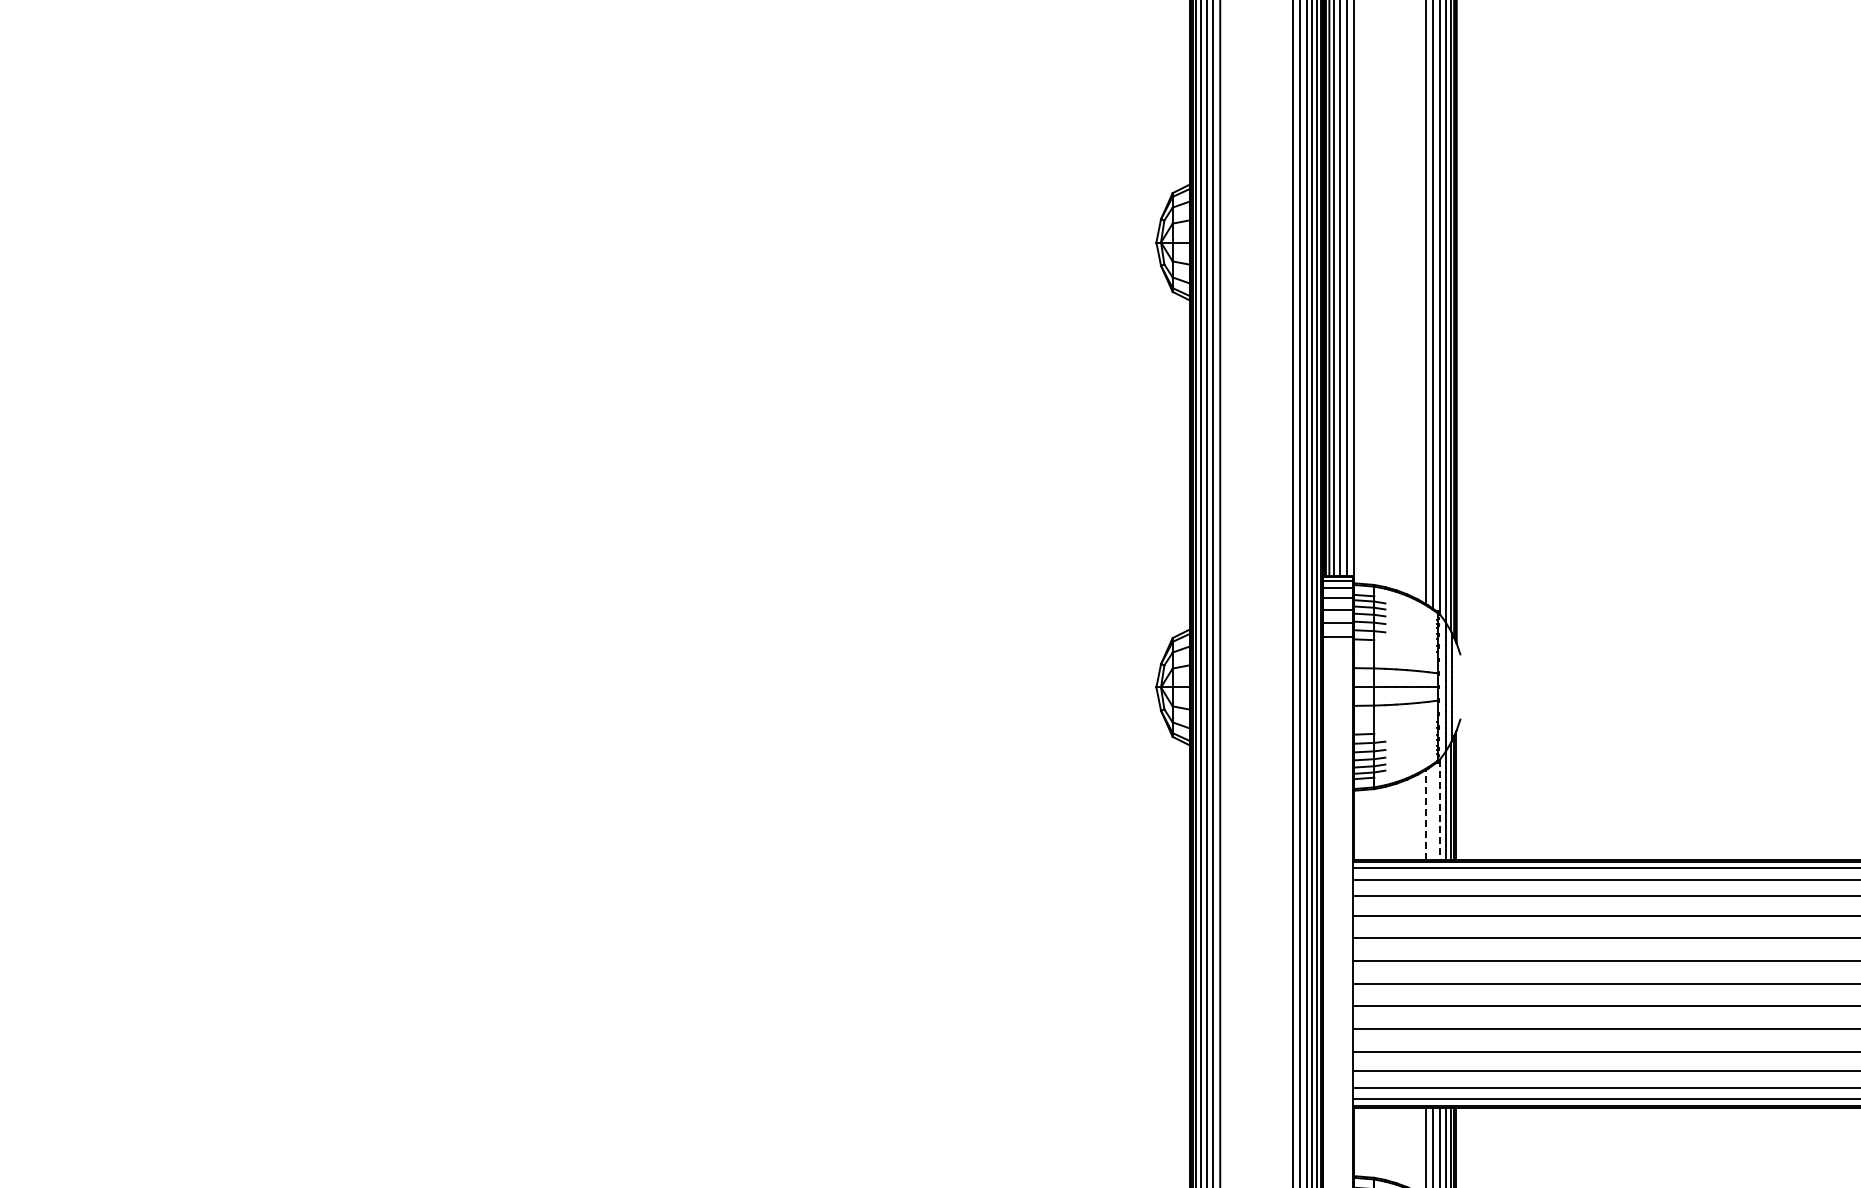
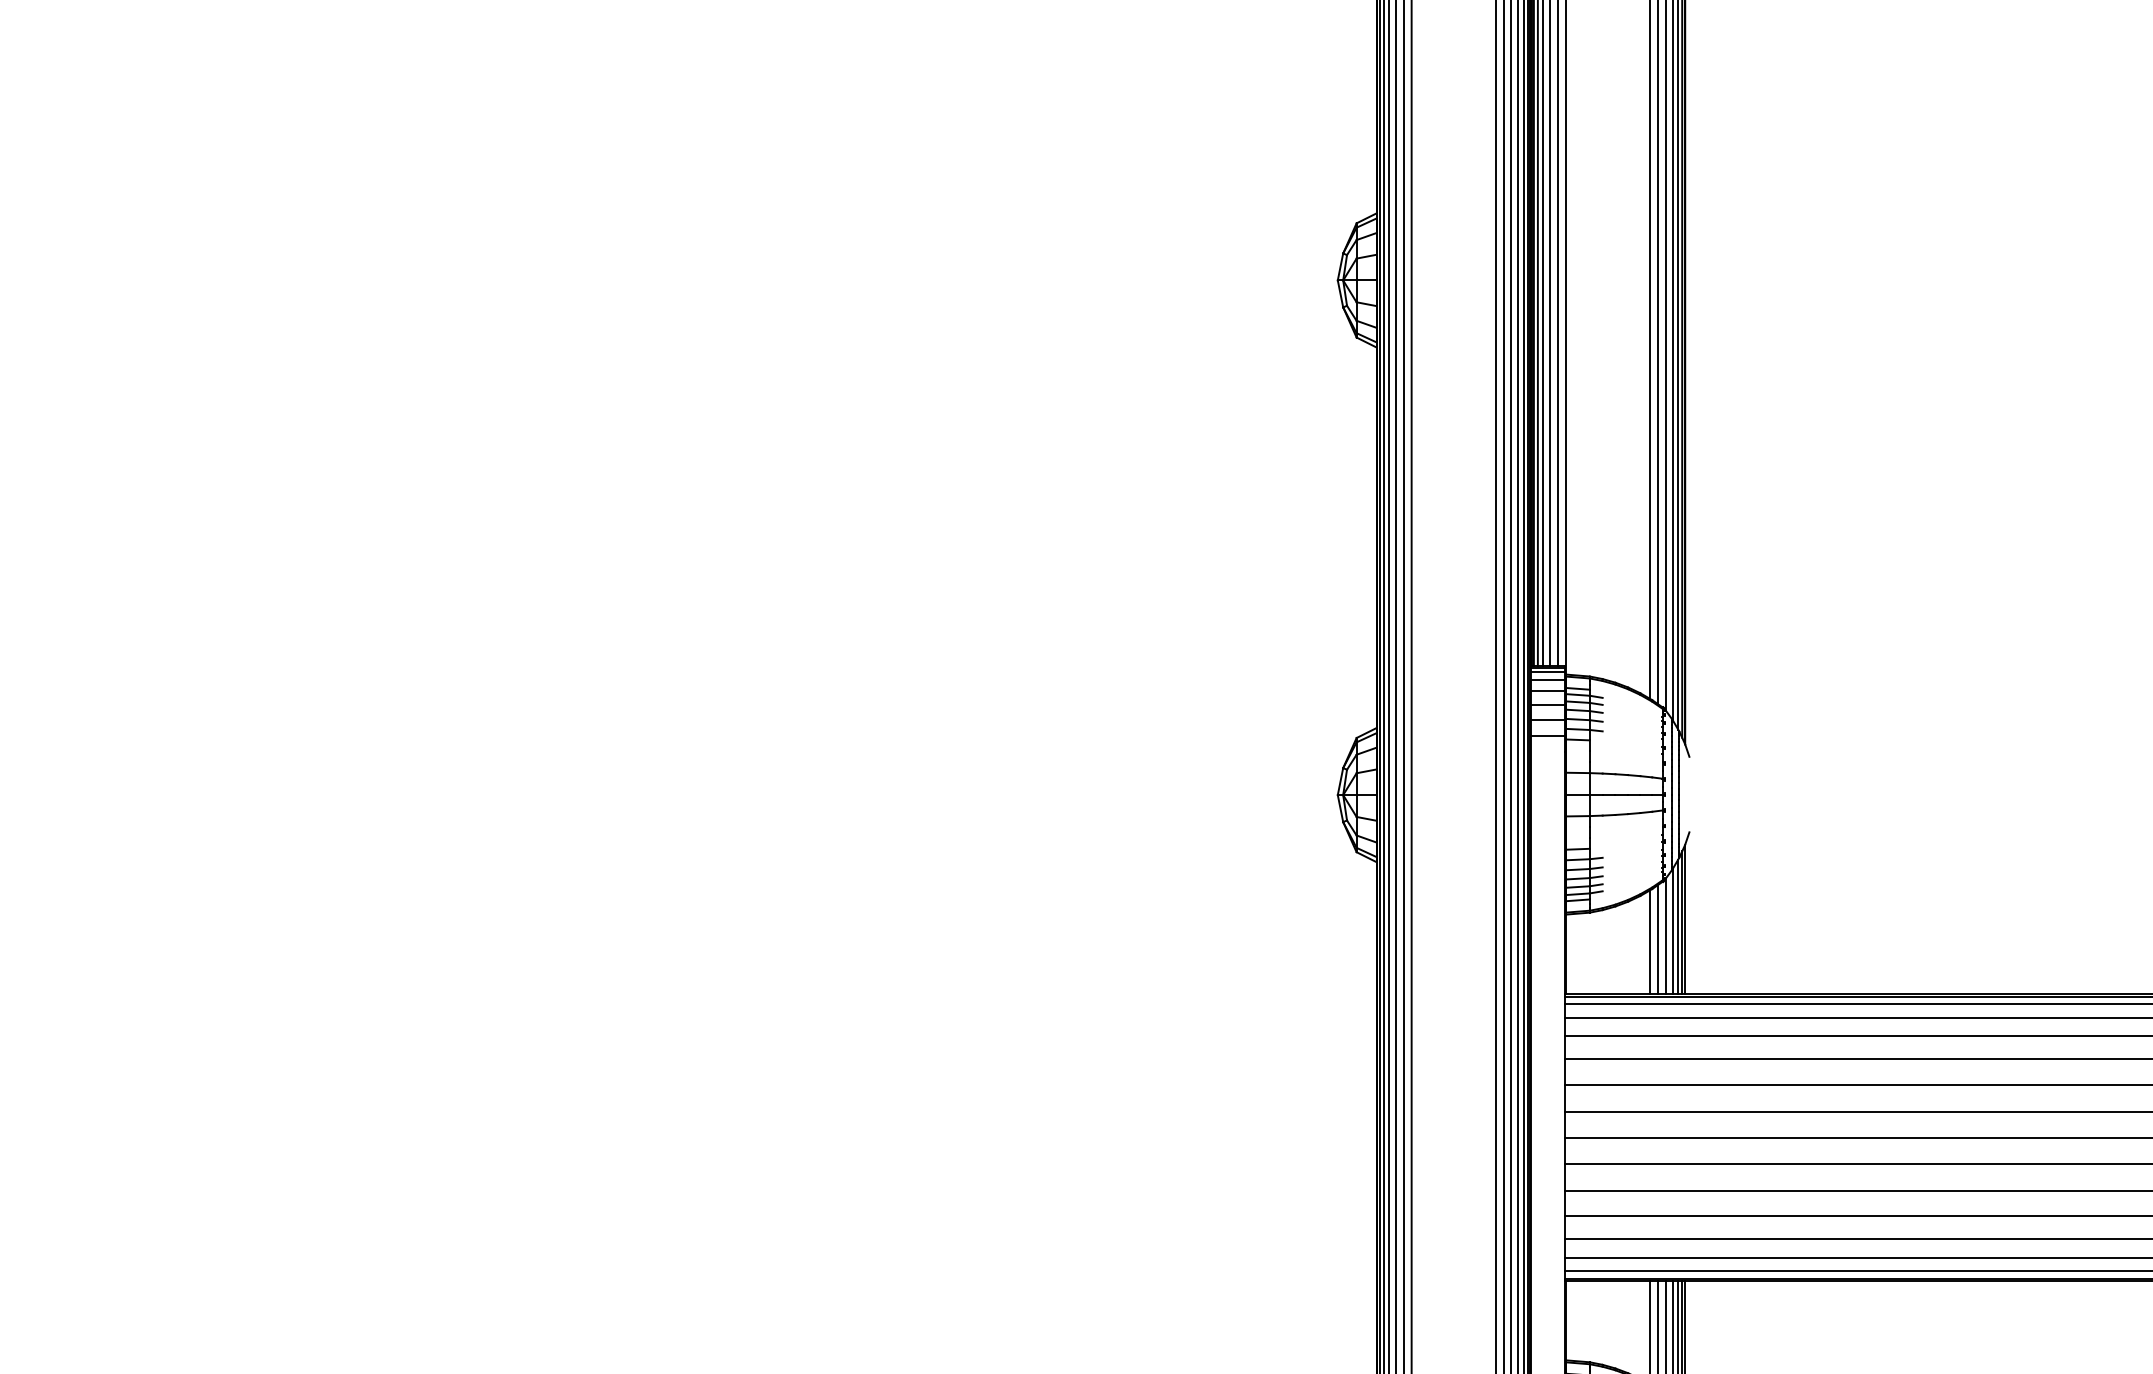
line: (1439, 809) -> (1665, 936), dashed -> solid
line: (1433, 812) -> (1658, 939), added
line: (1426, 814) -> (1650, 942), dashed -> solid

